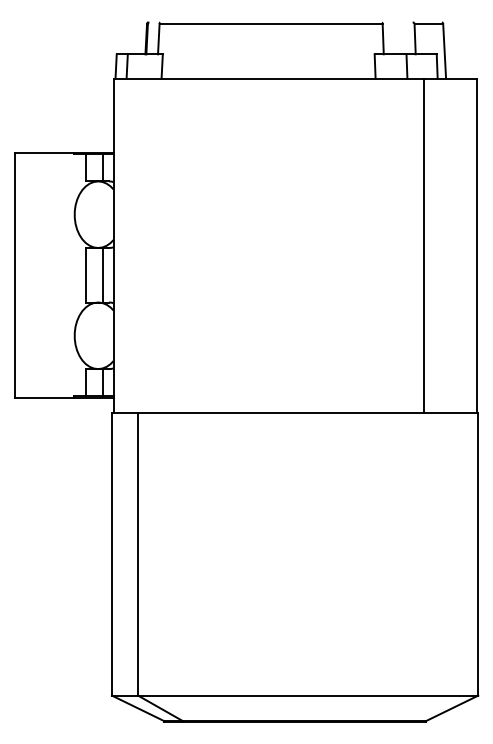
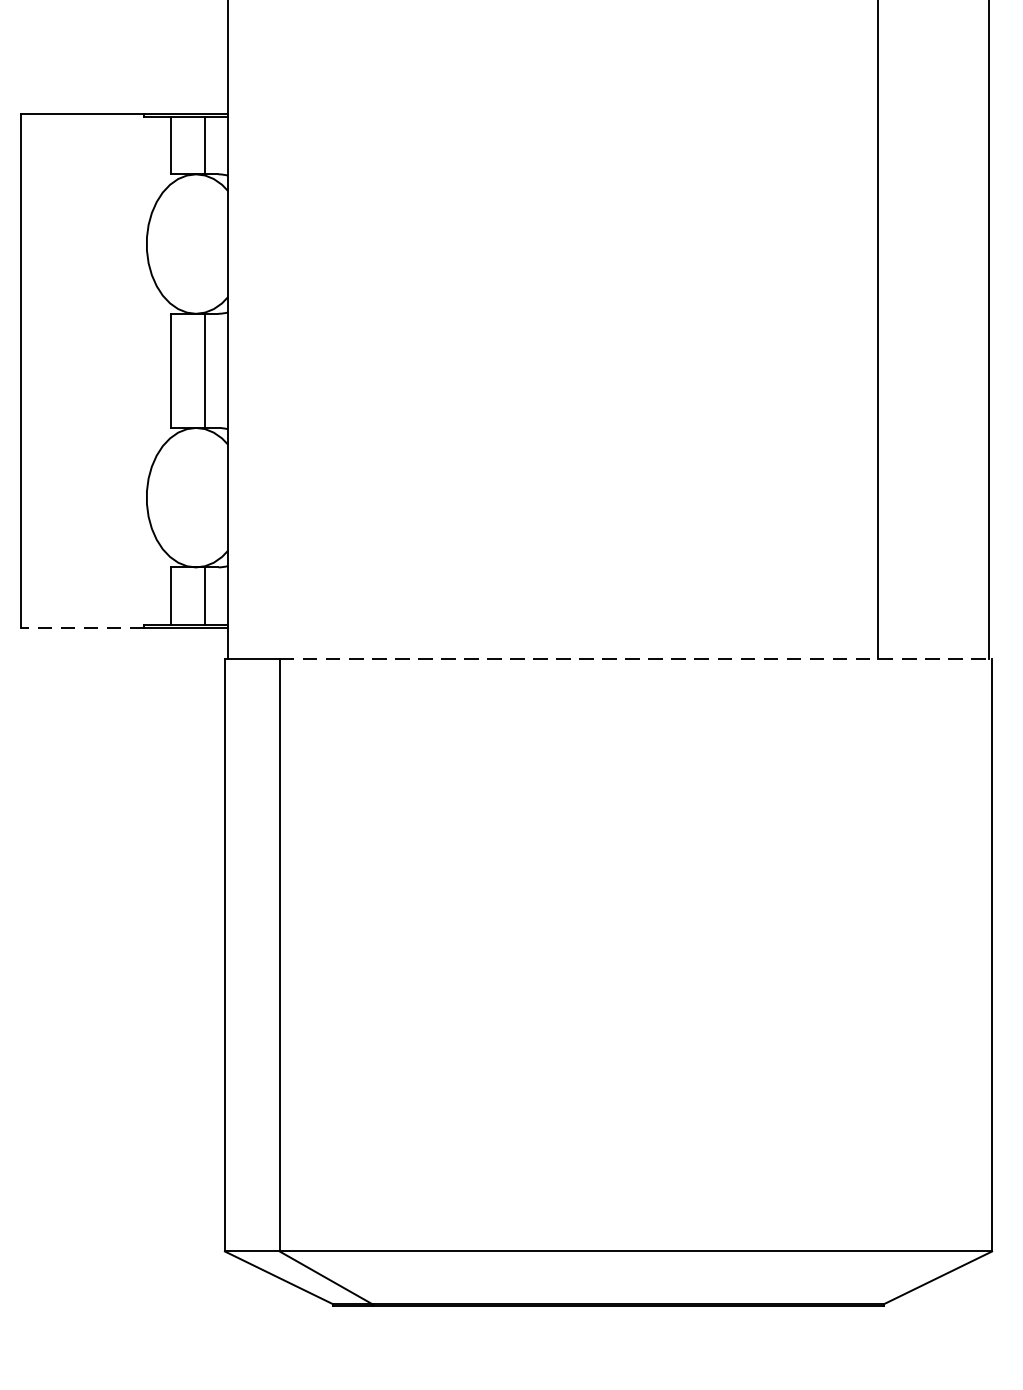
line: (43, 397) -> (81, 626), solid -> dashed
line: (308, 412) -> (636, 658), solid -> dashed

